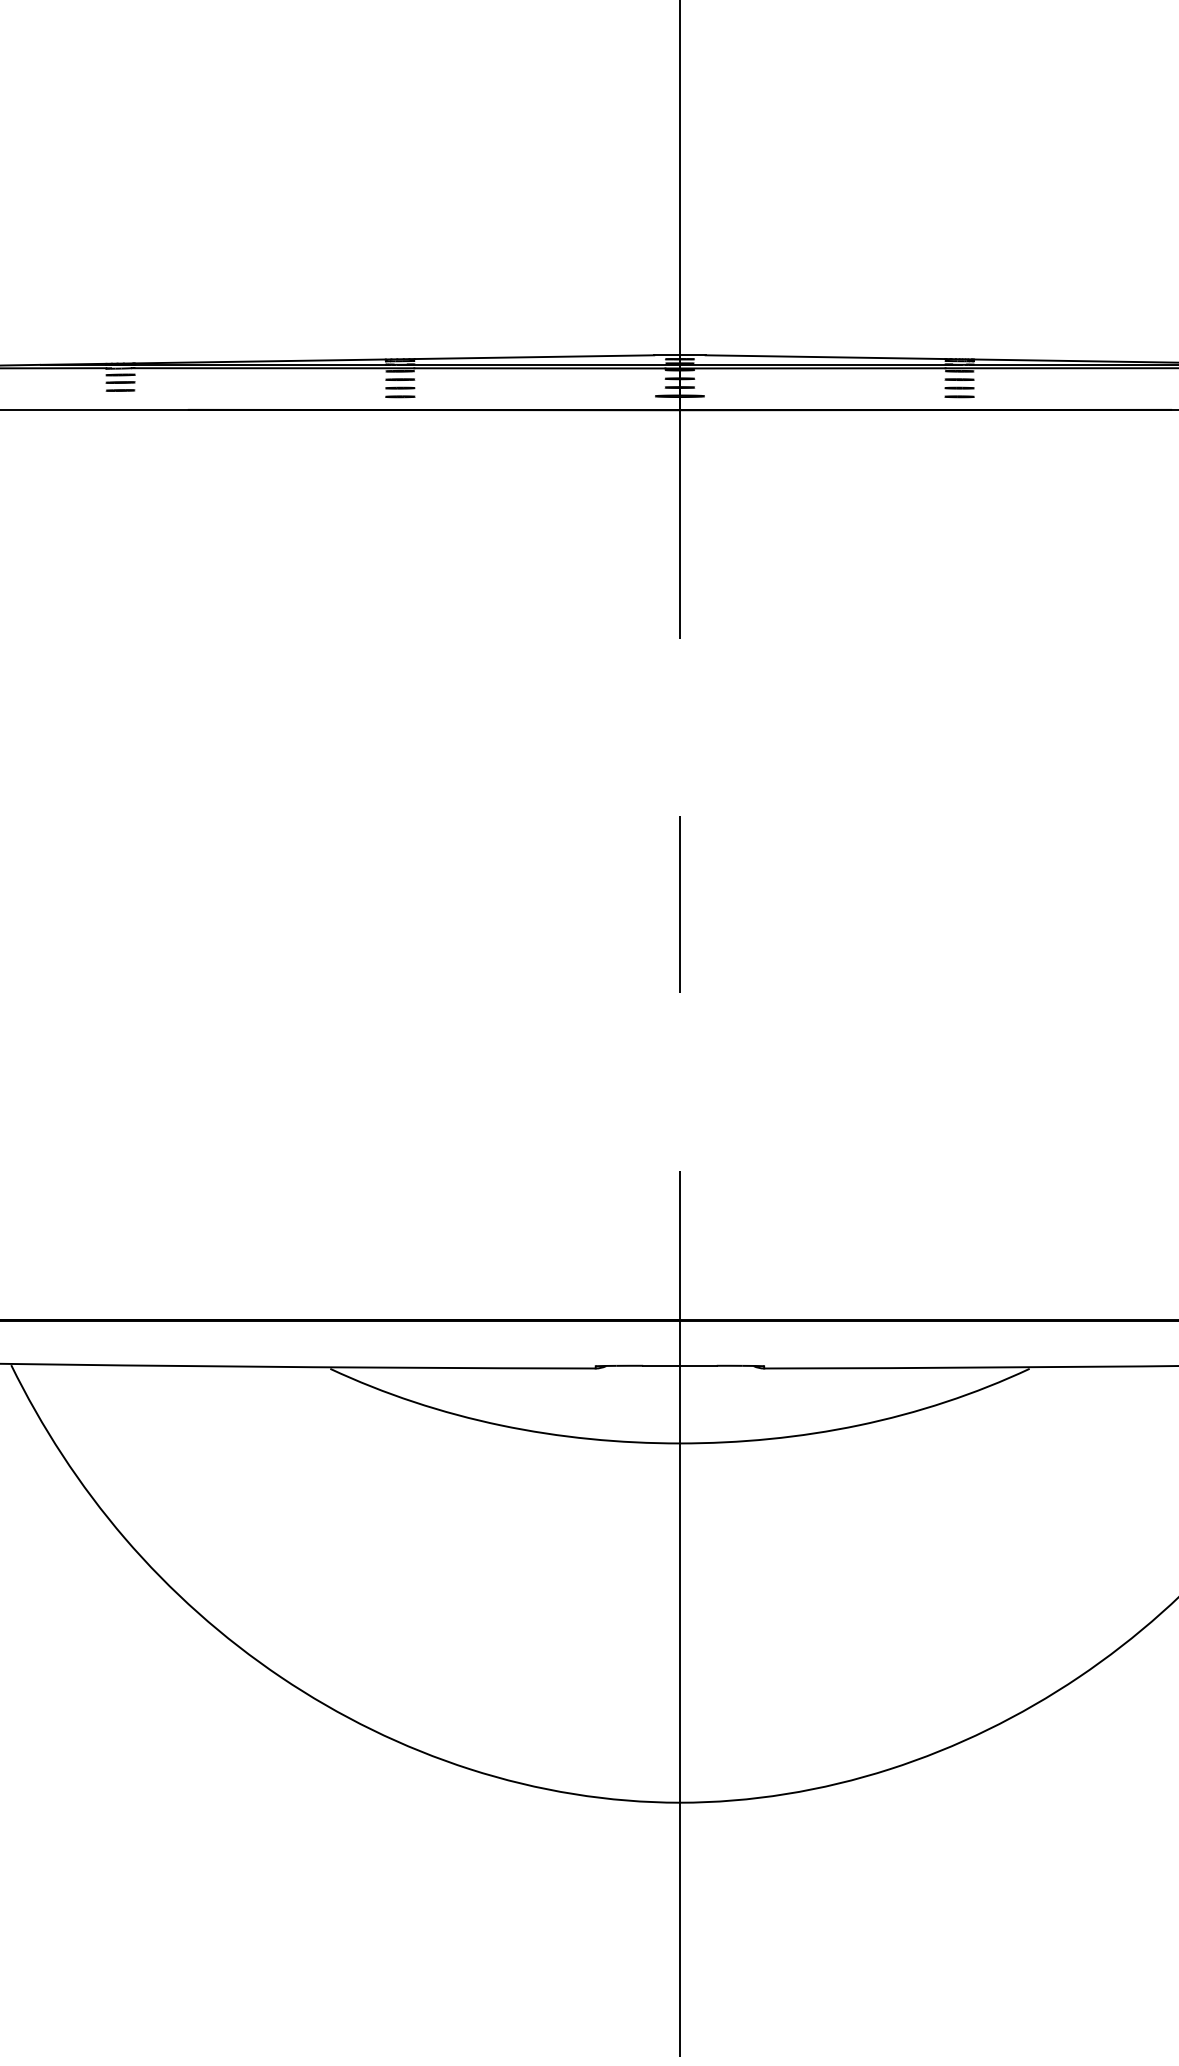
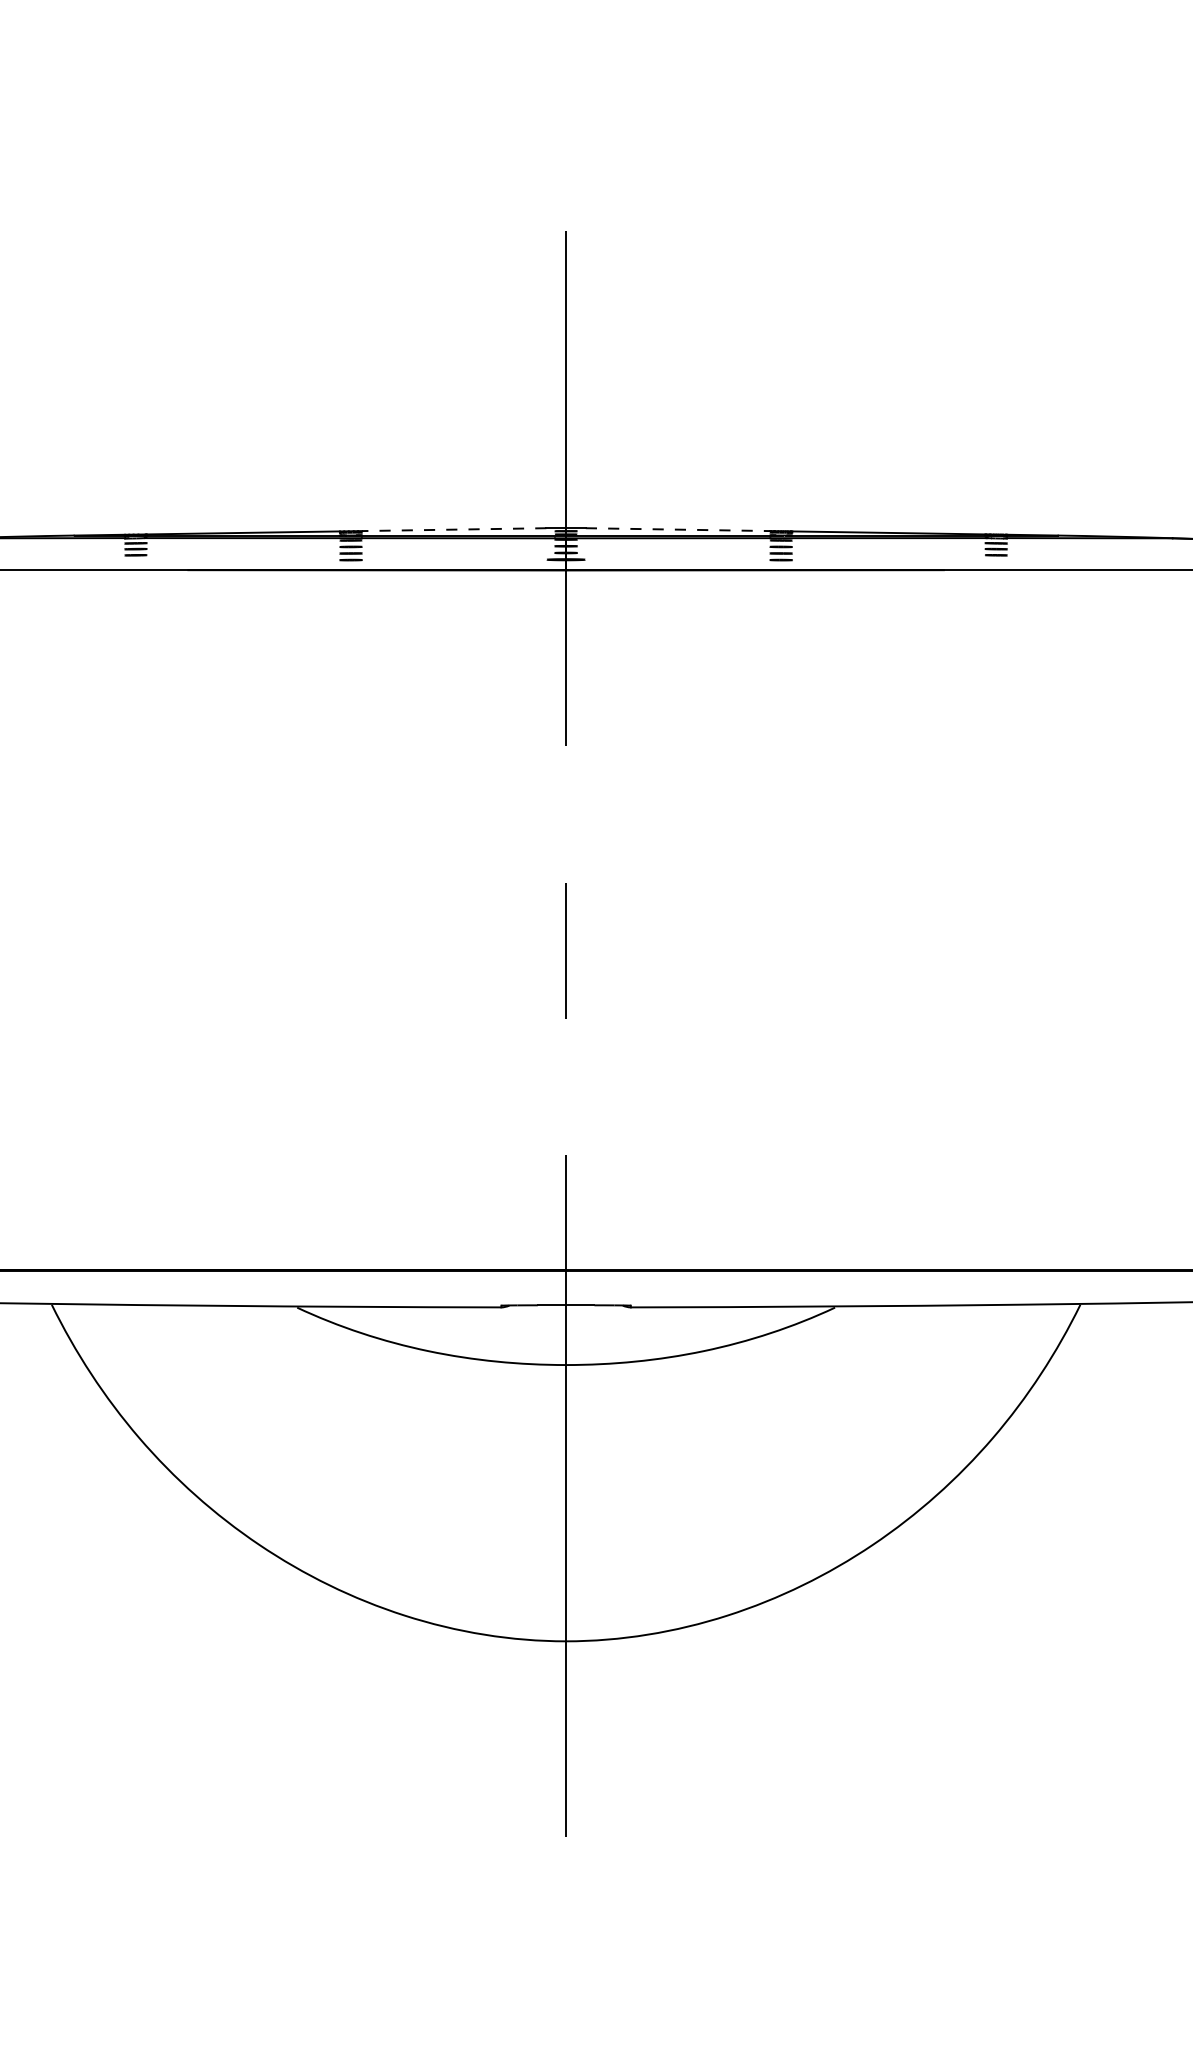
line: (533, 356) -> (453, 529), solid -> dashed
line: (826, 356) -> (678, 529), solid -> dashed

